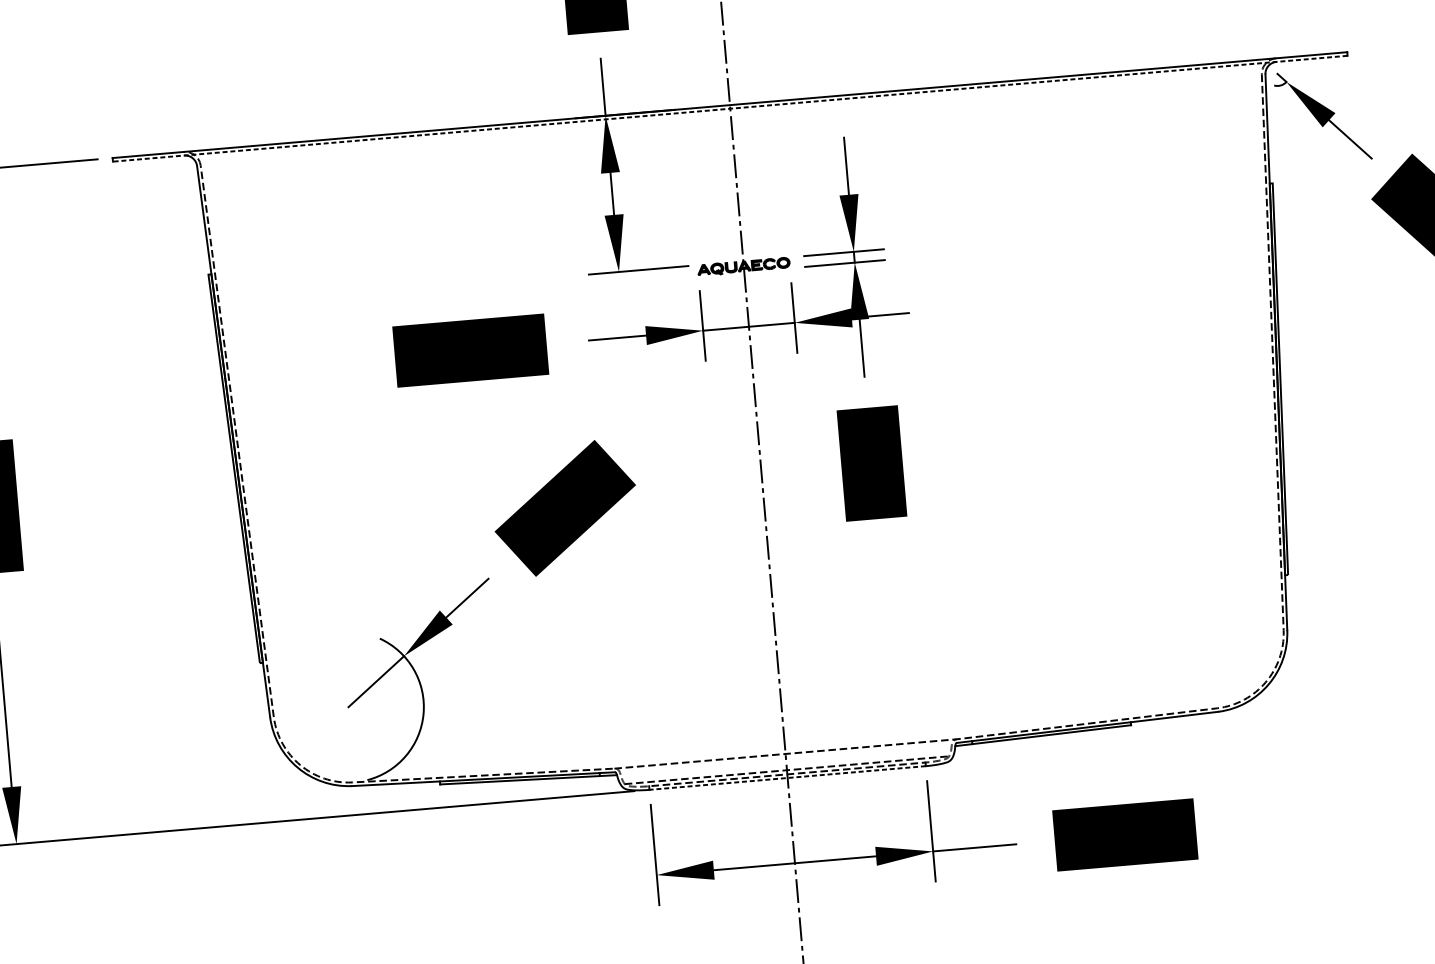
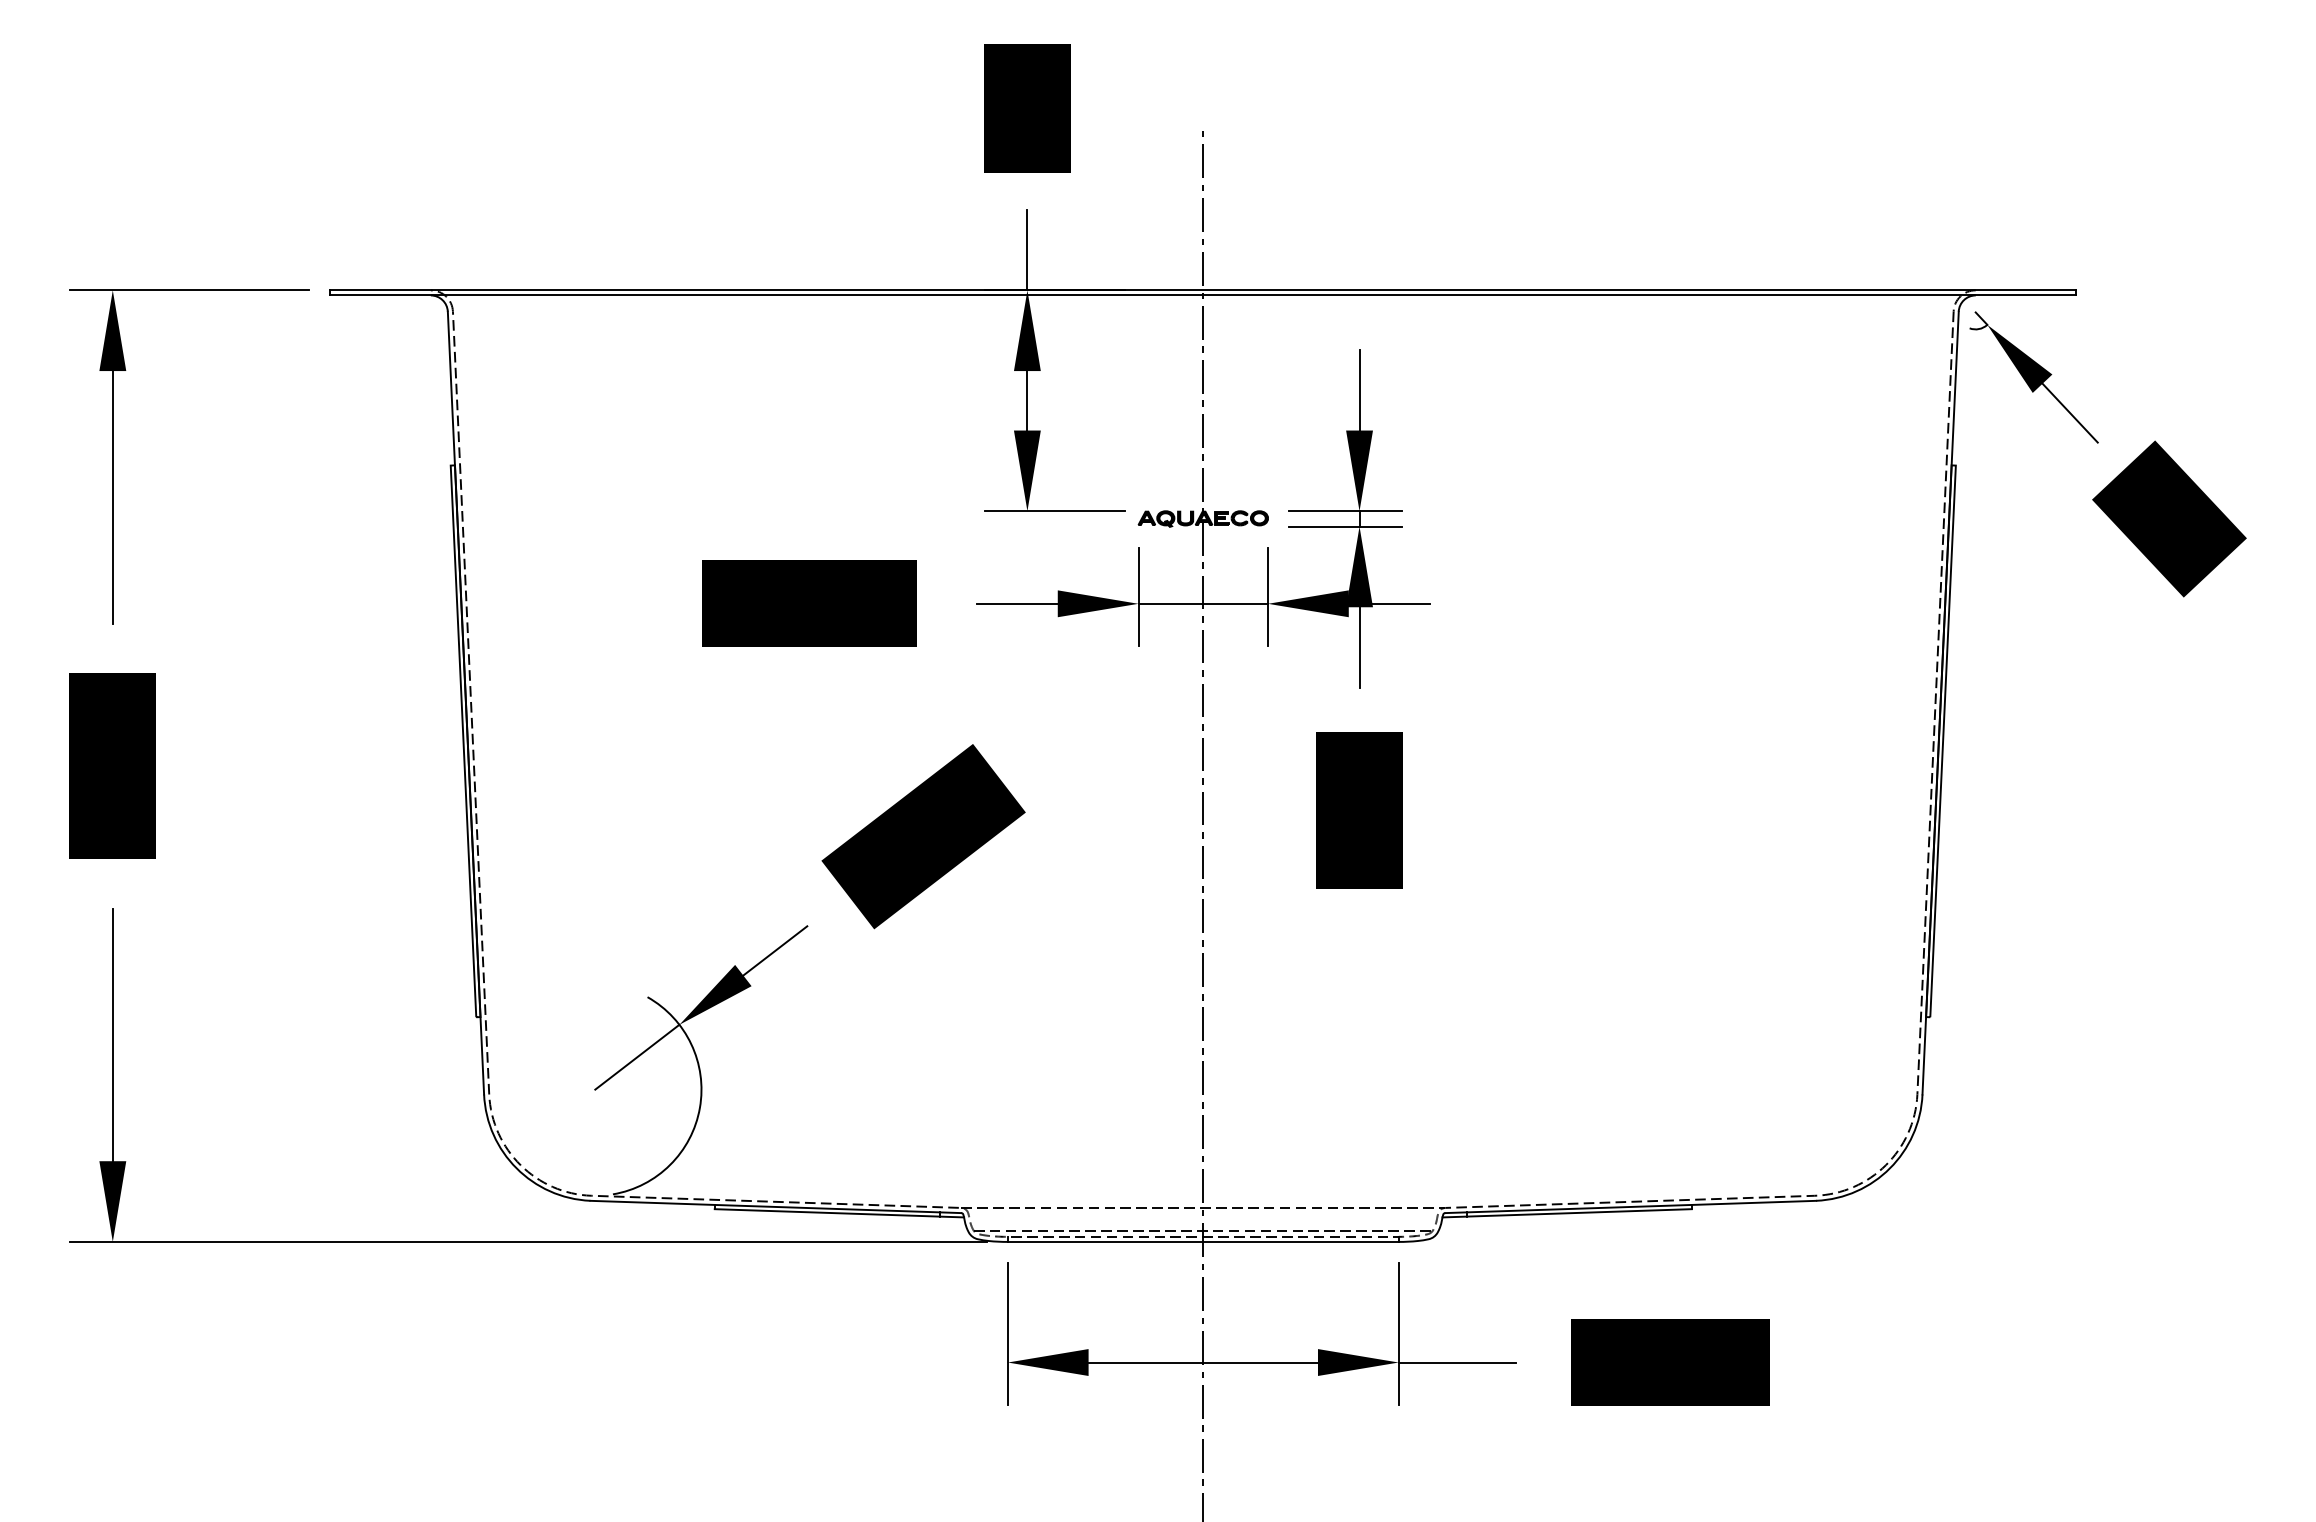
line: (730, 108) -> (1203, 295), dashed -> solid
line: (787, 777) -> (1202, 1241), dashed -> solid

